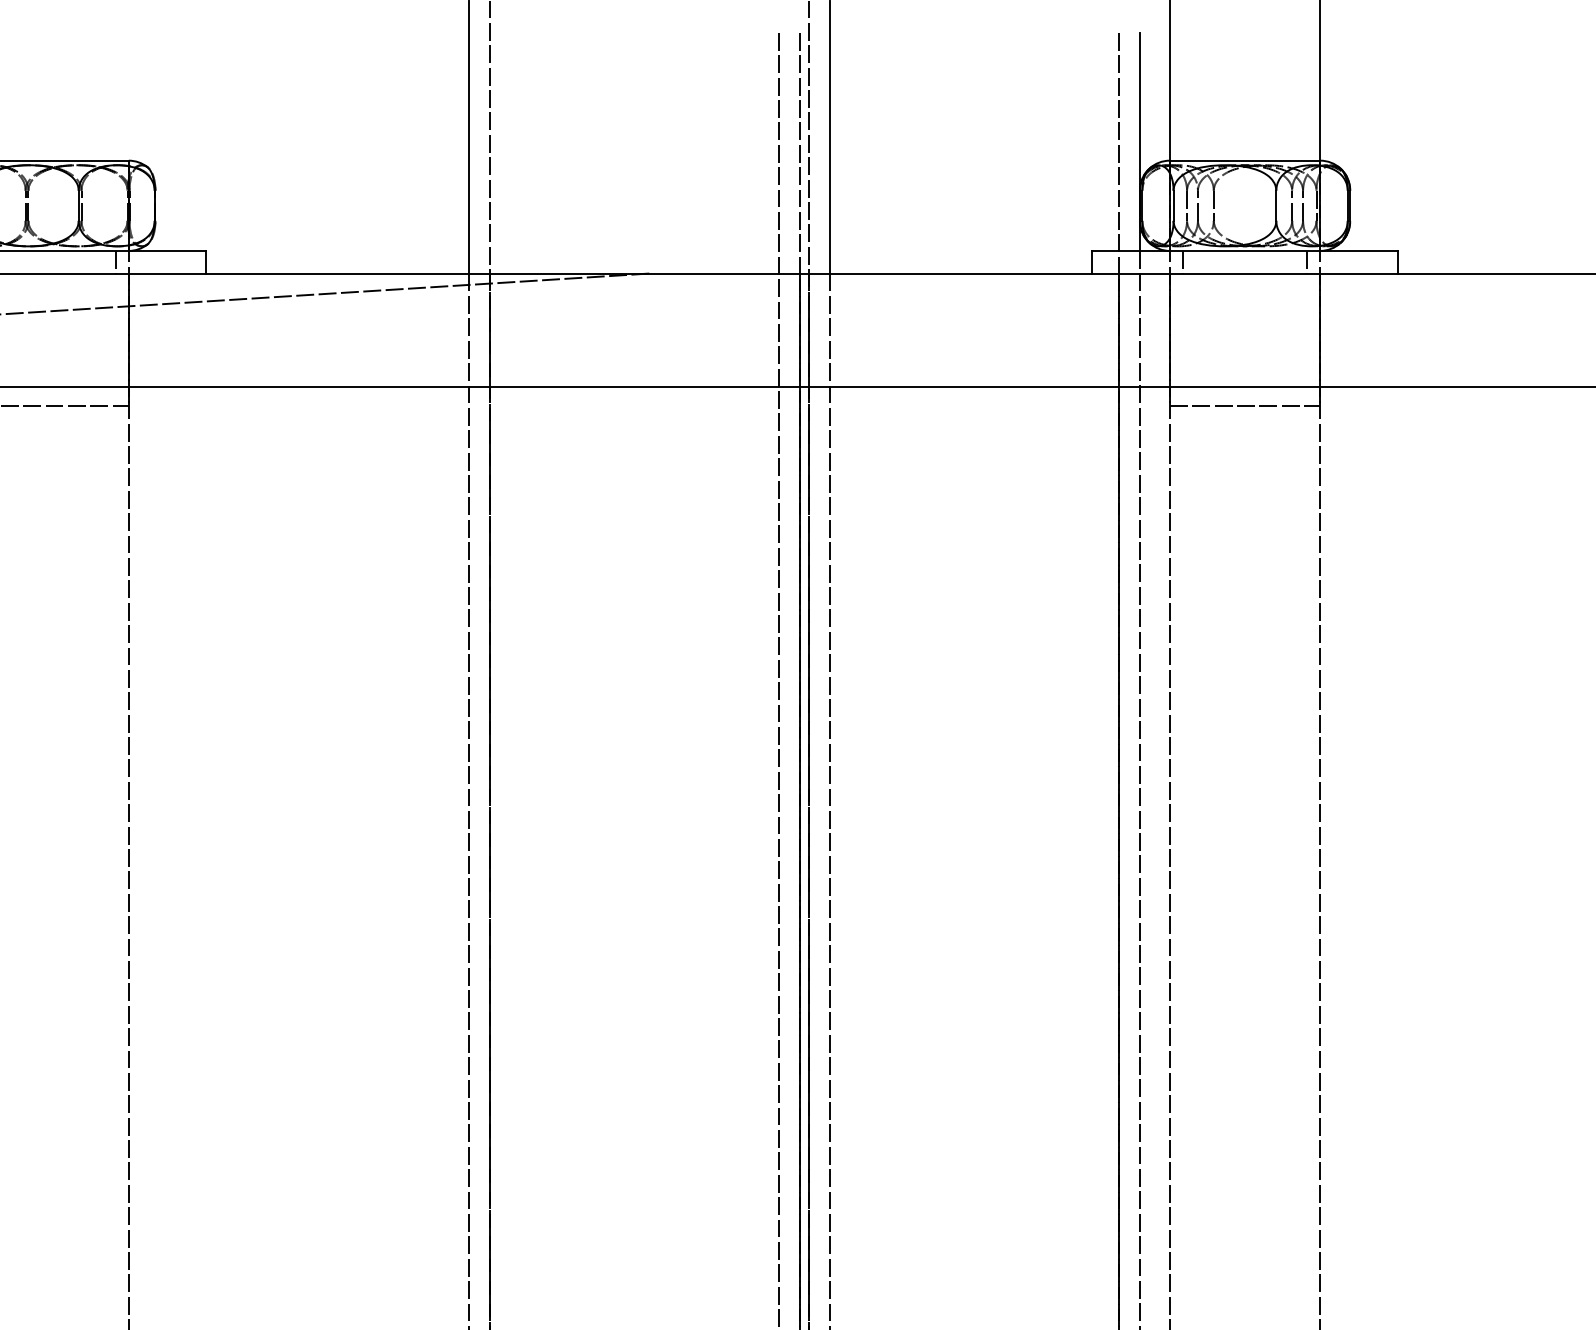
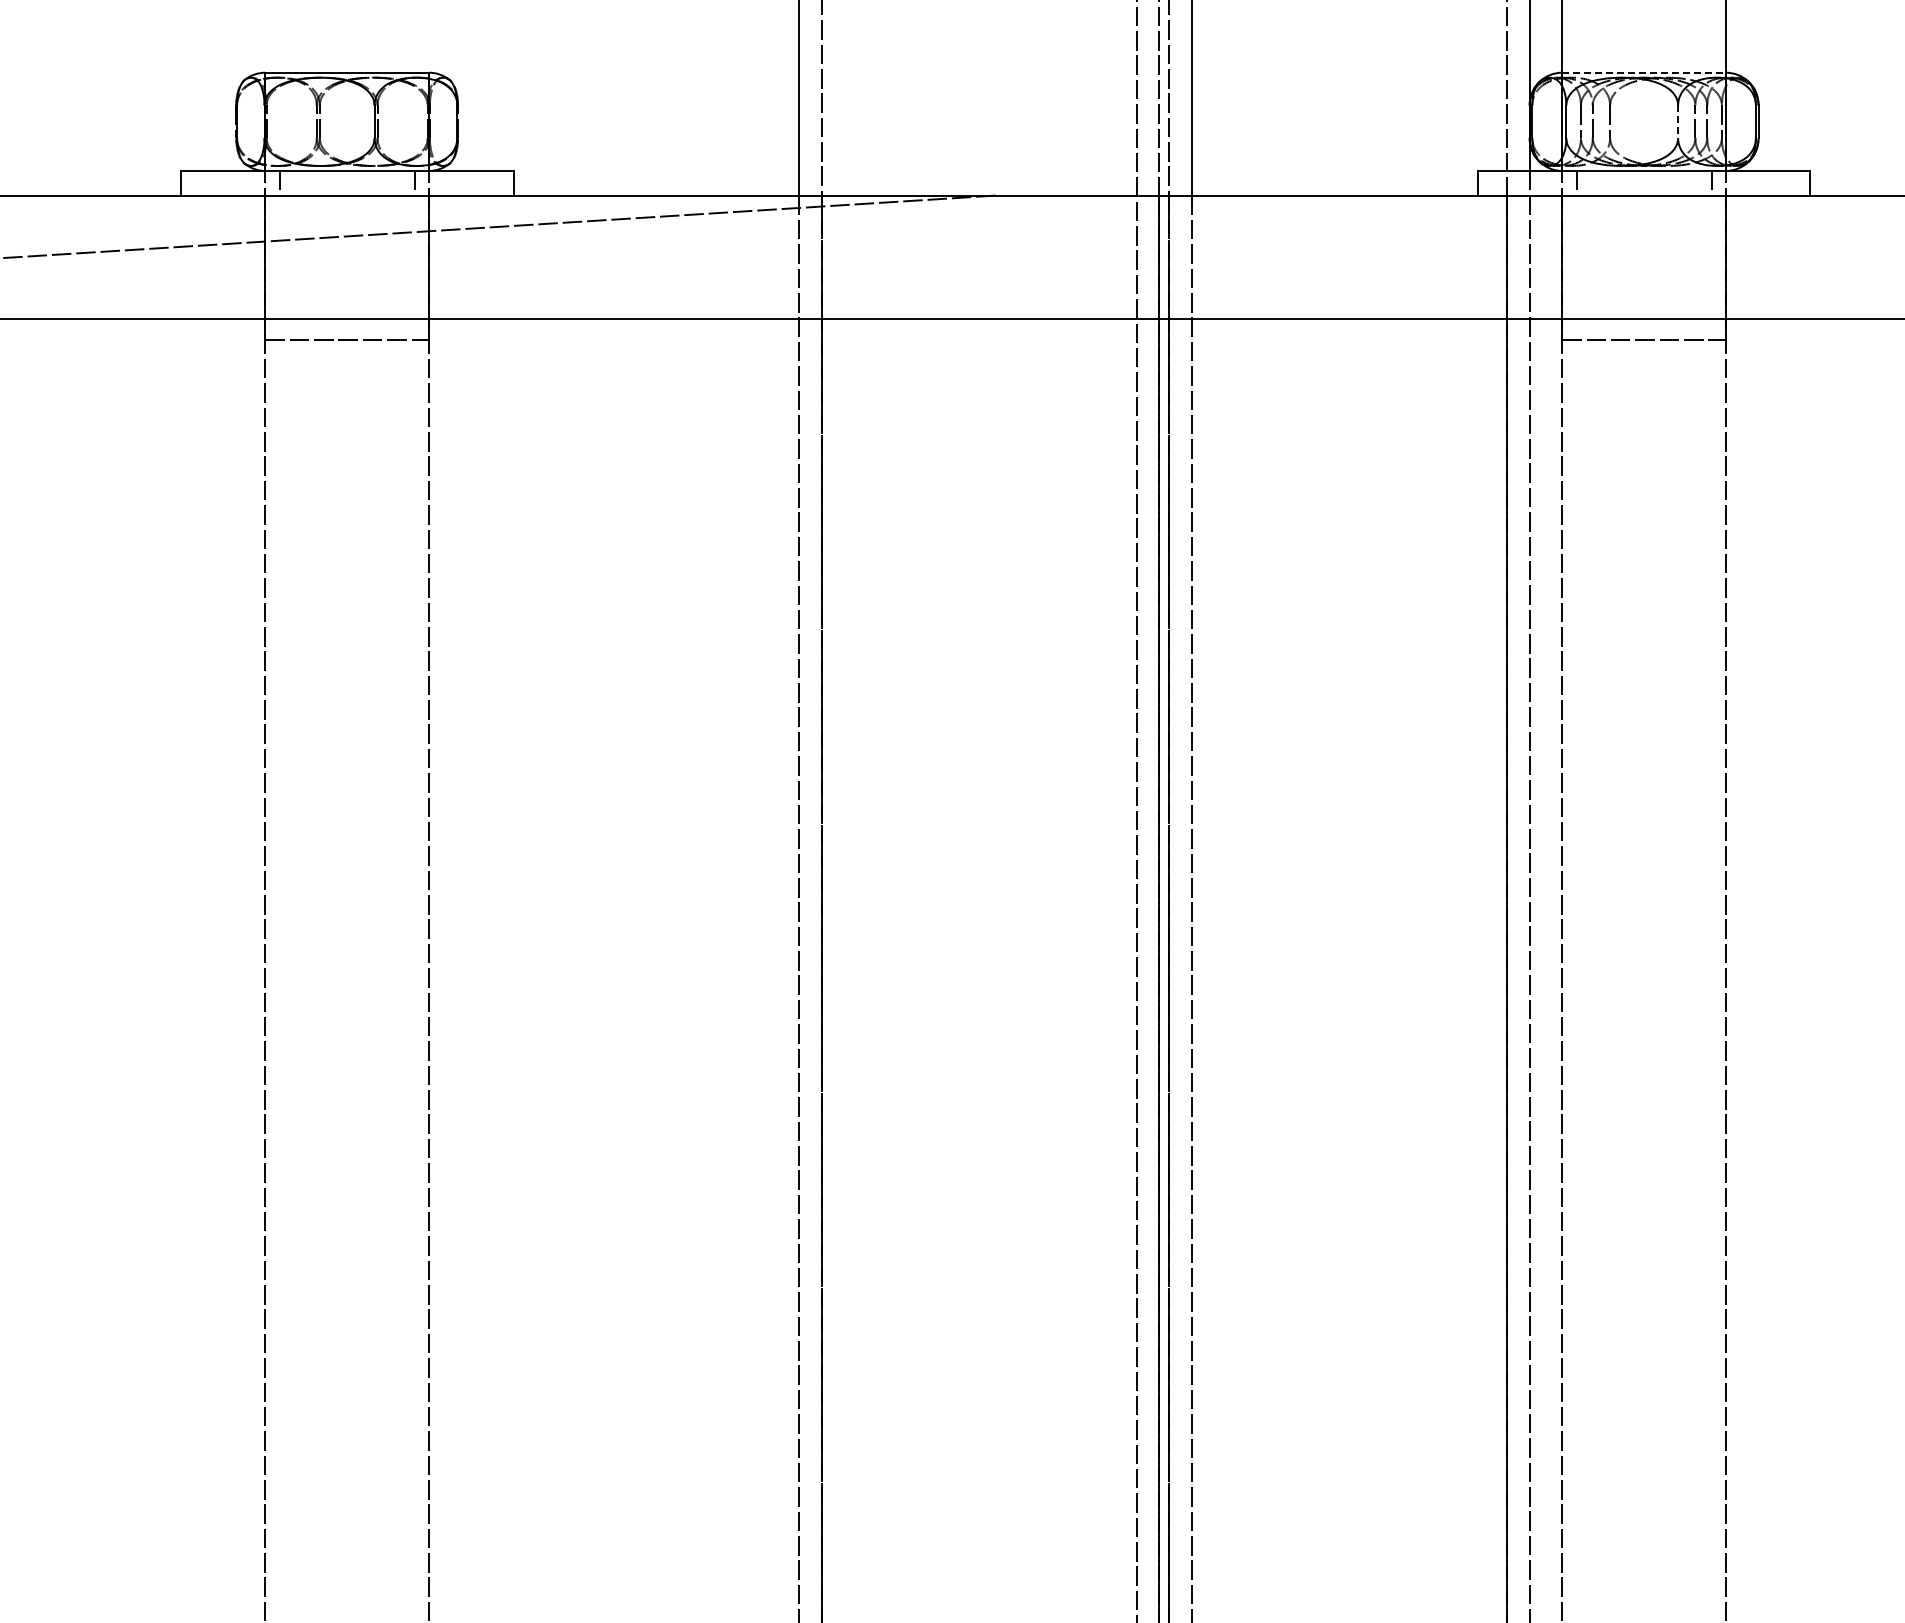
line: (1245, 160) -> (1644, 72), solid -> dashed
line: (1276, 206) -> (1678, 122), solid -> dashed

